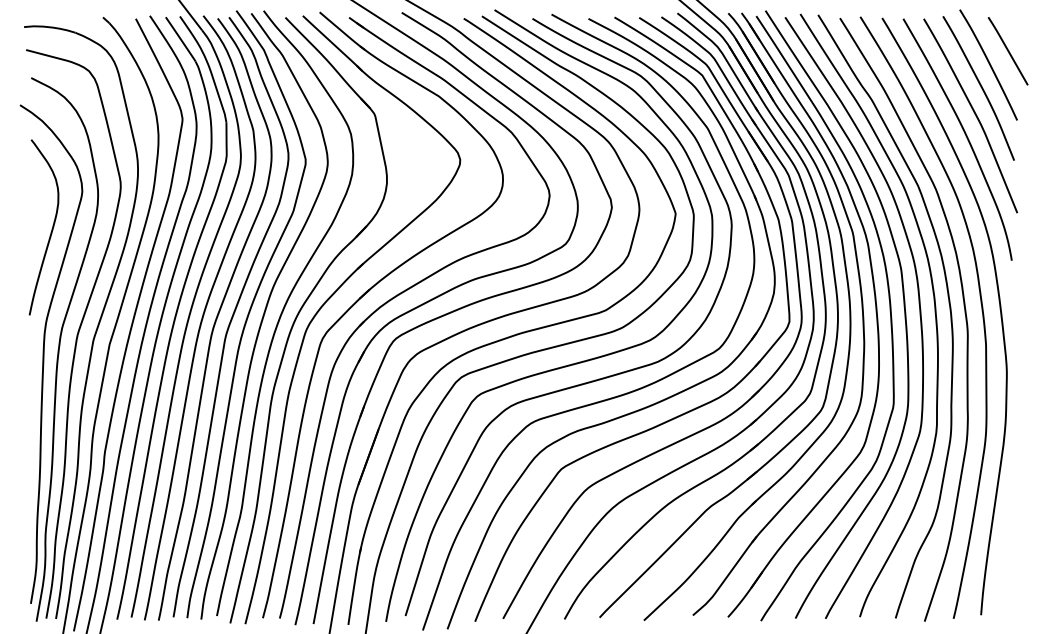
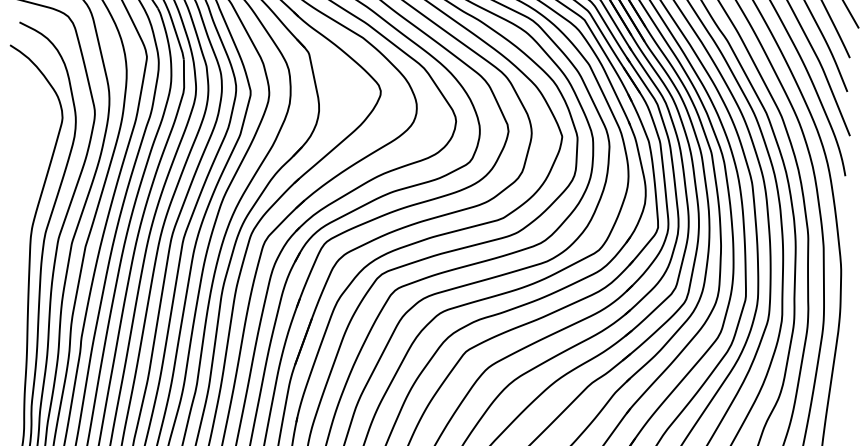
curve: (51, 228) -> (36, 149), removed

